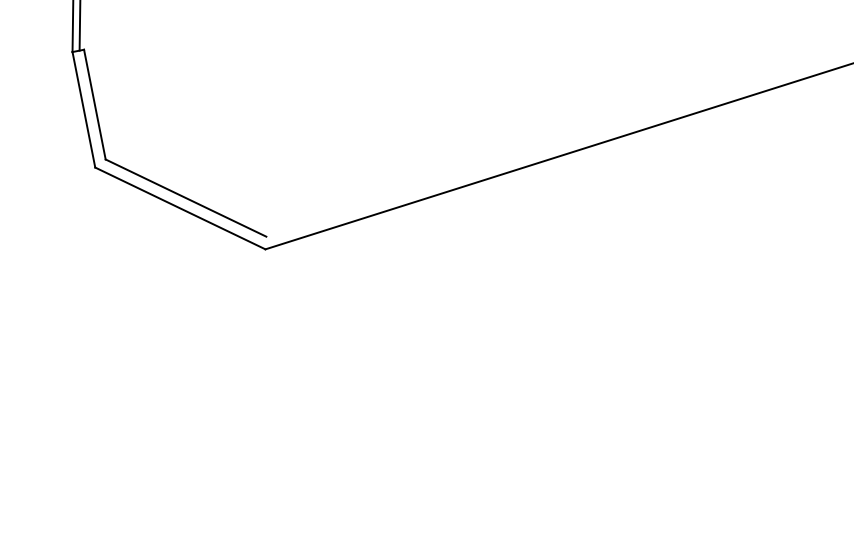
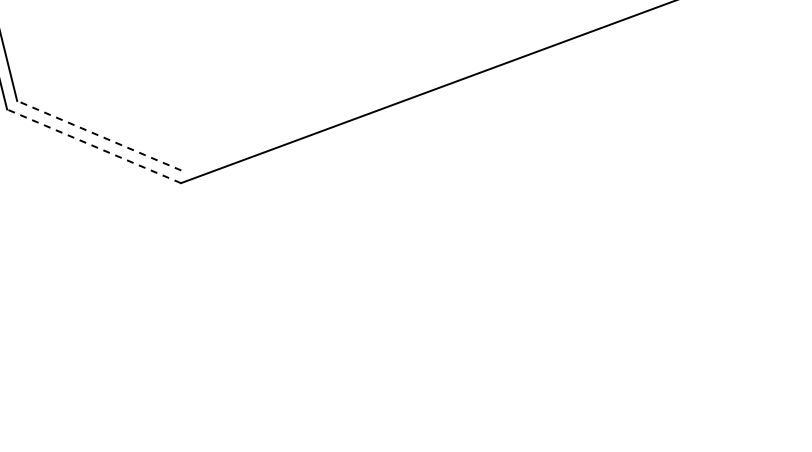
line: (185, 197) -> (98, 135), solid -> dashed
line: (179, 208) -> (93, 146), solid -> dashed

